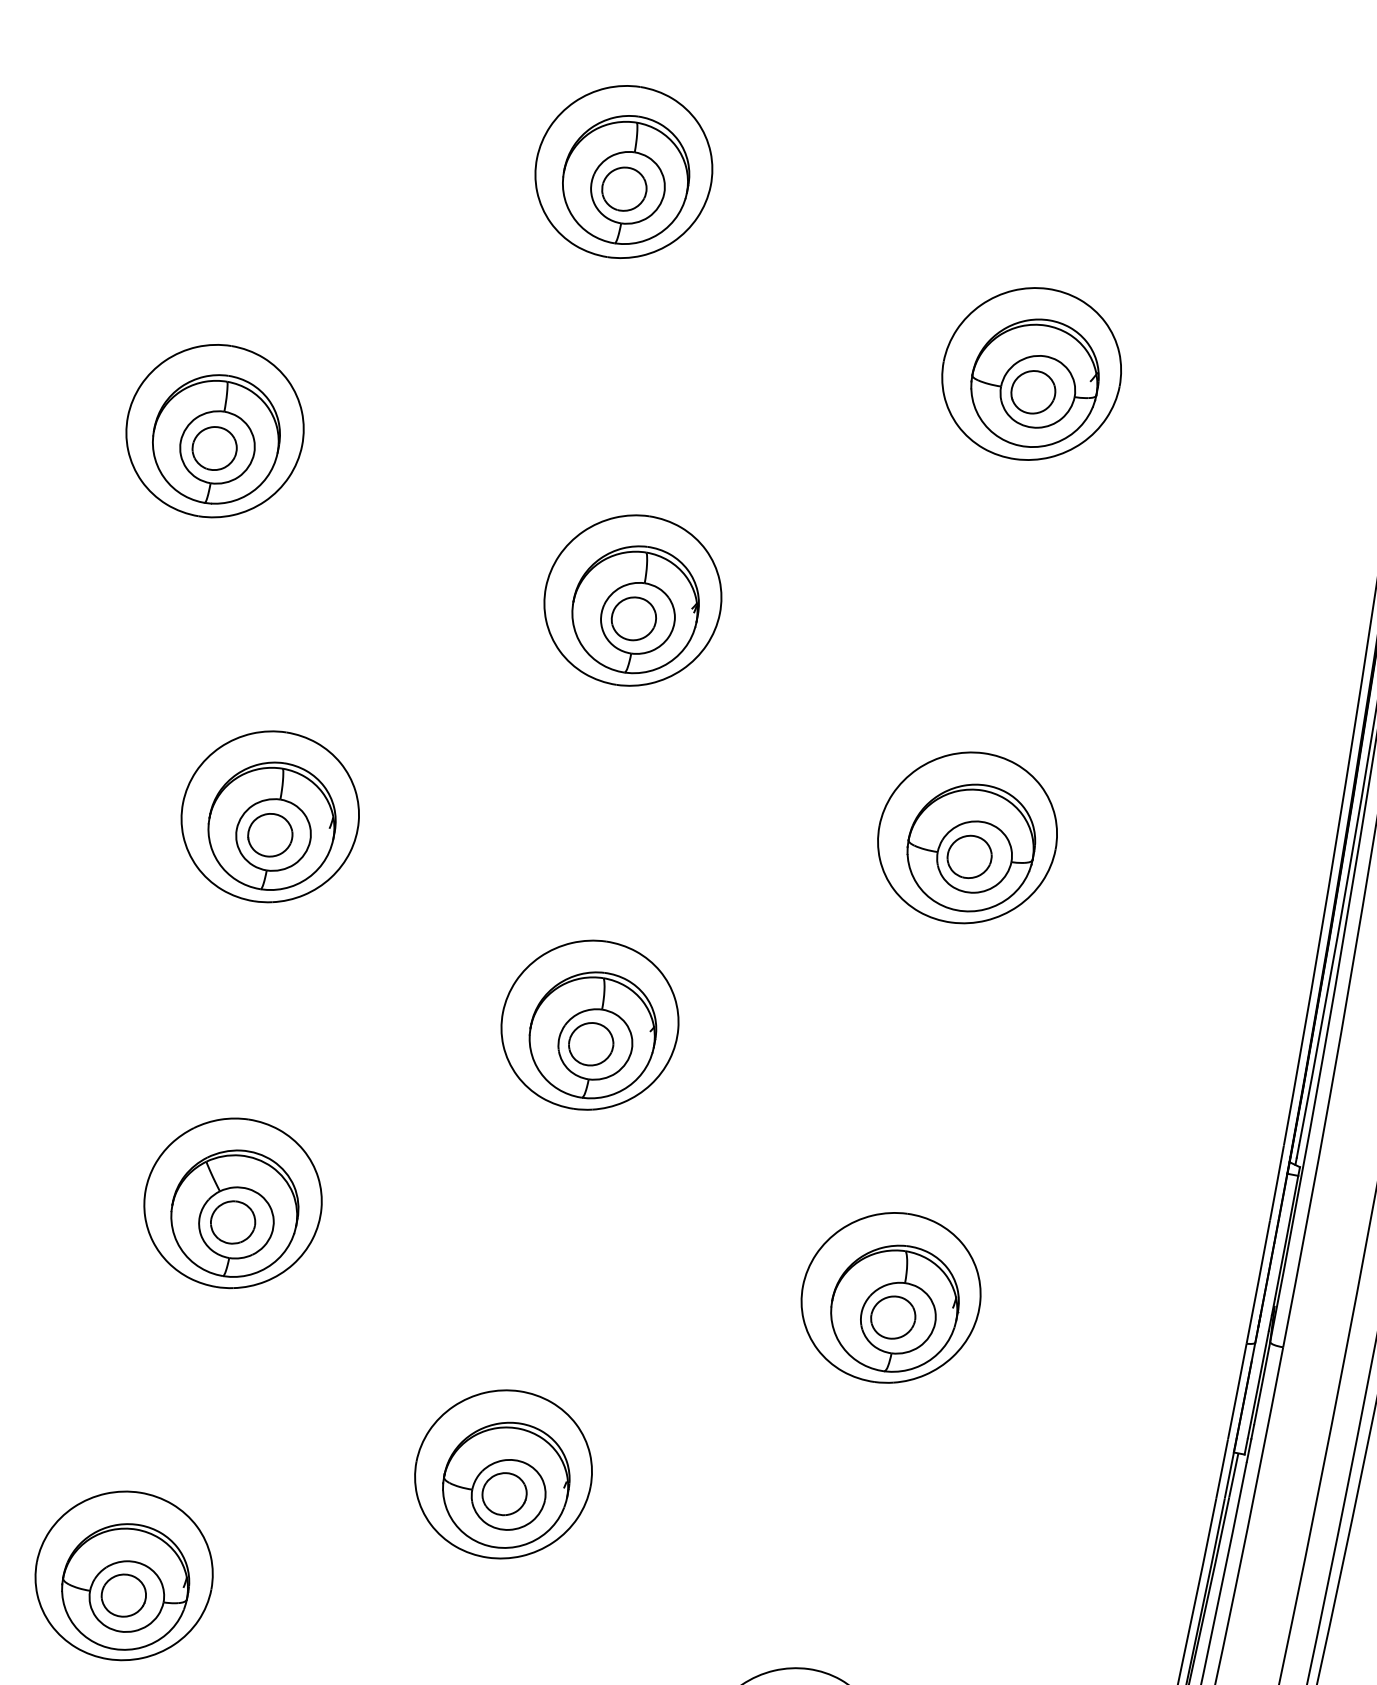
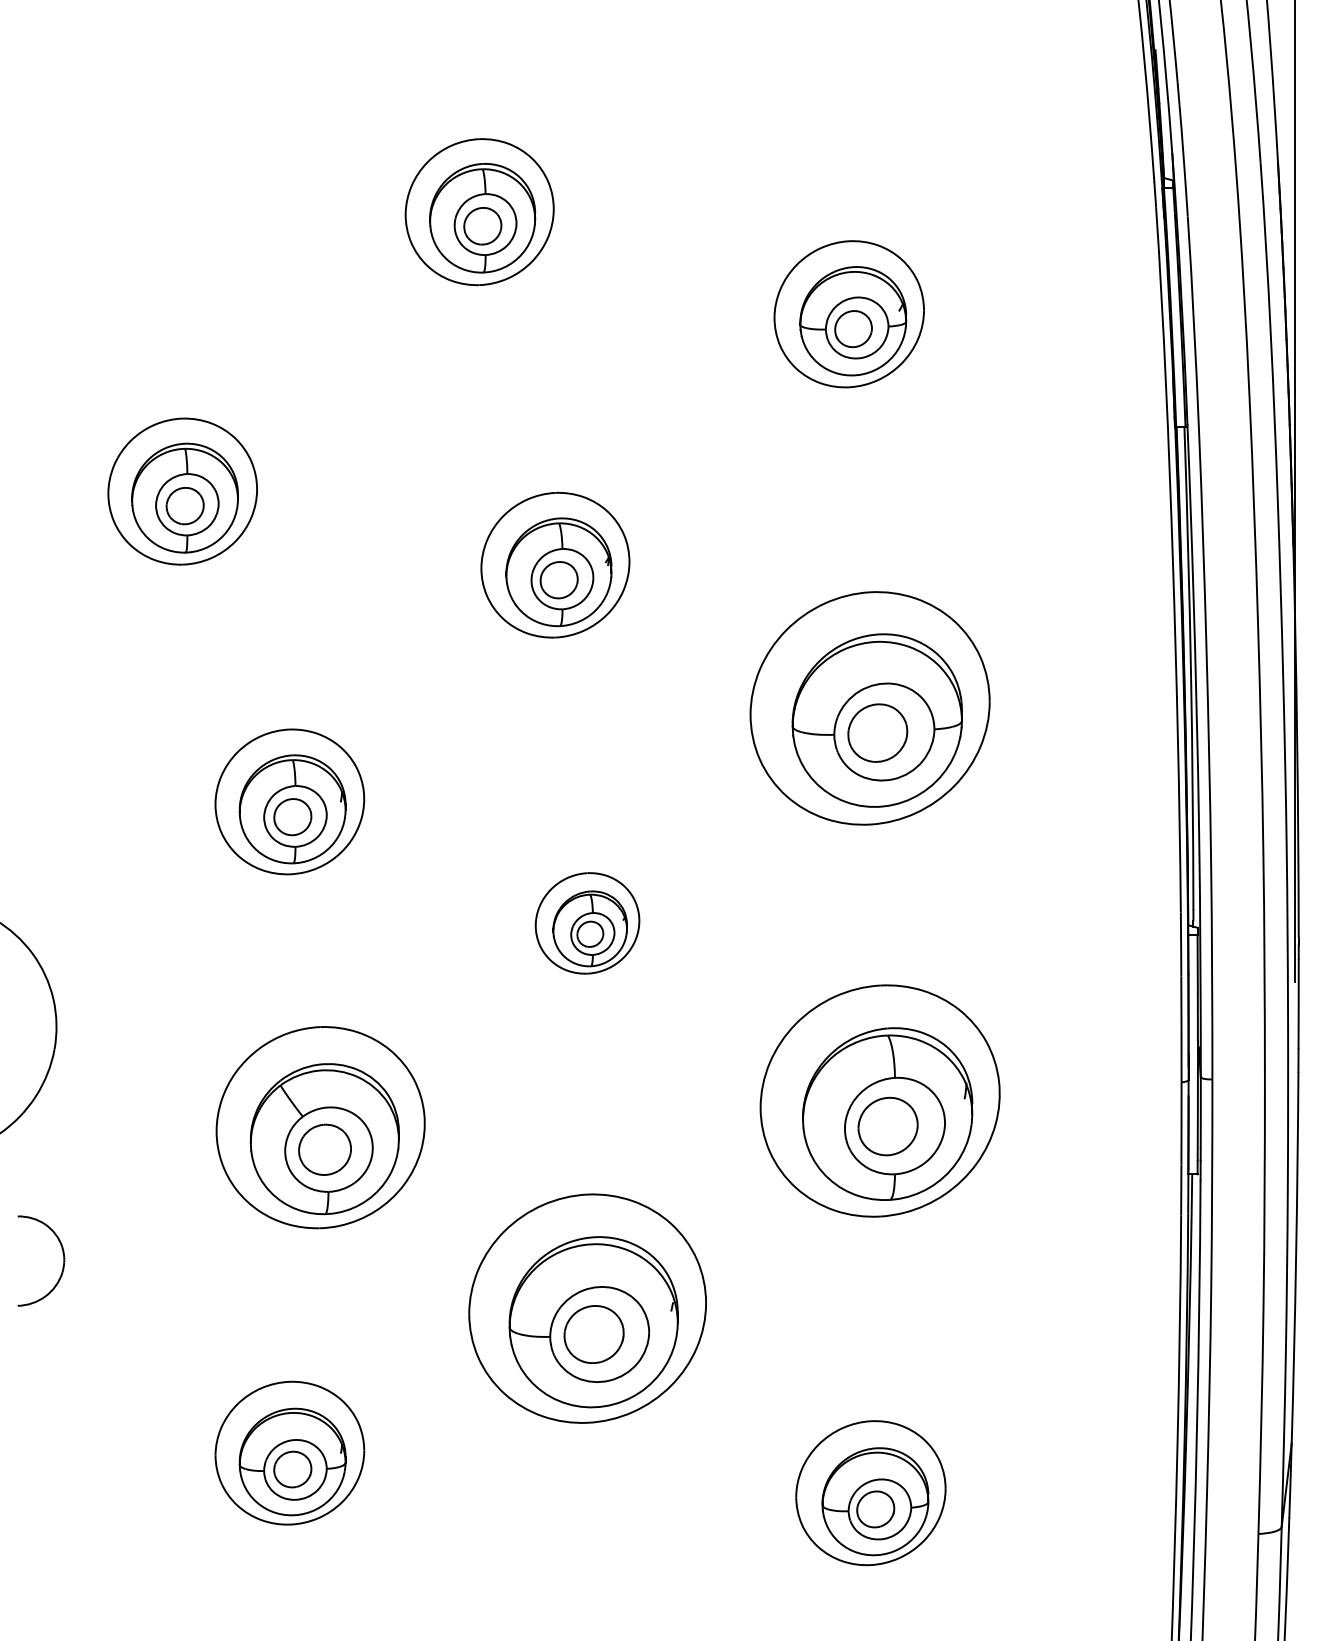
part: (967, 836) -> (869, 707), size x1.6
part: (589, 1025) -> (587, 923), size x0.7
part: (232, 1203) -> (320, 1127), size x1.4
part: (890, 1297) -> (879, 1100), size x1.6
part: (503, 1474) -> (587, 1308), size x1.6

